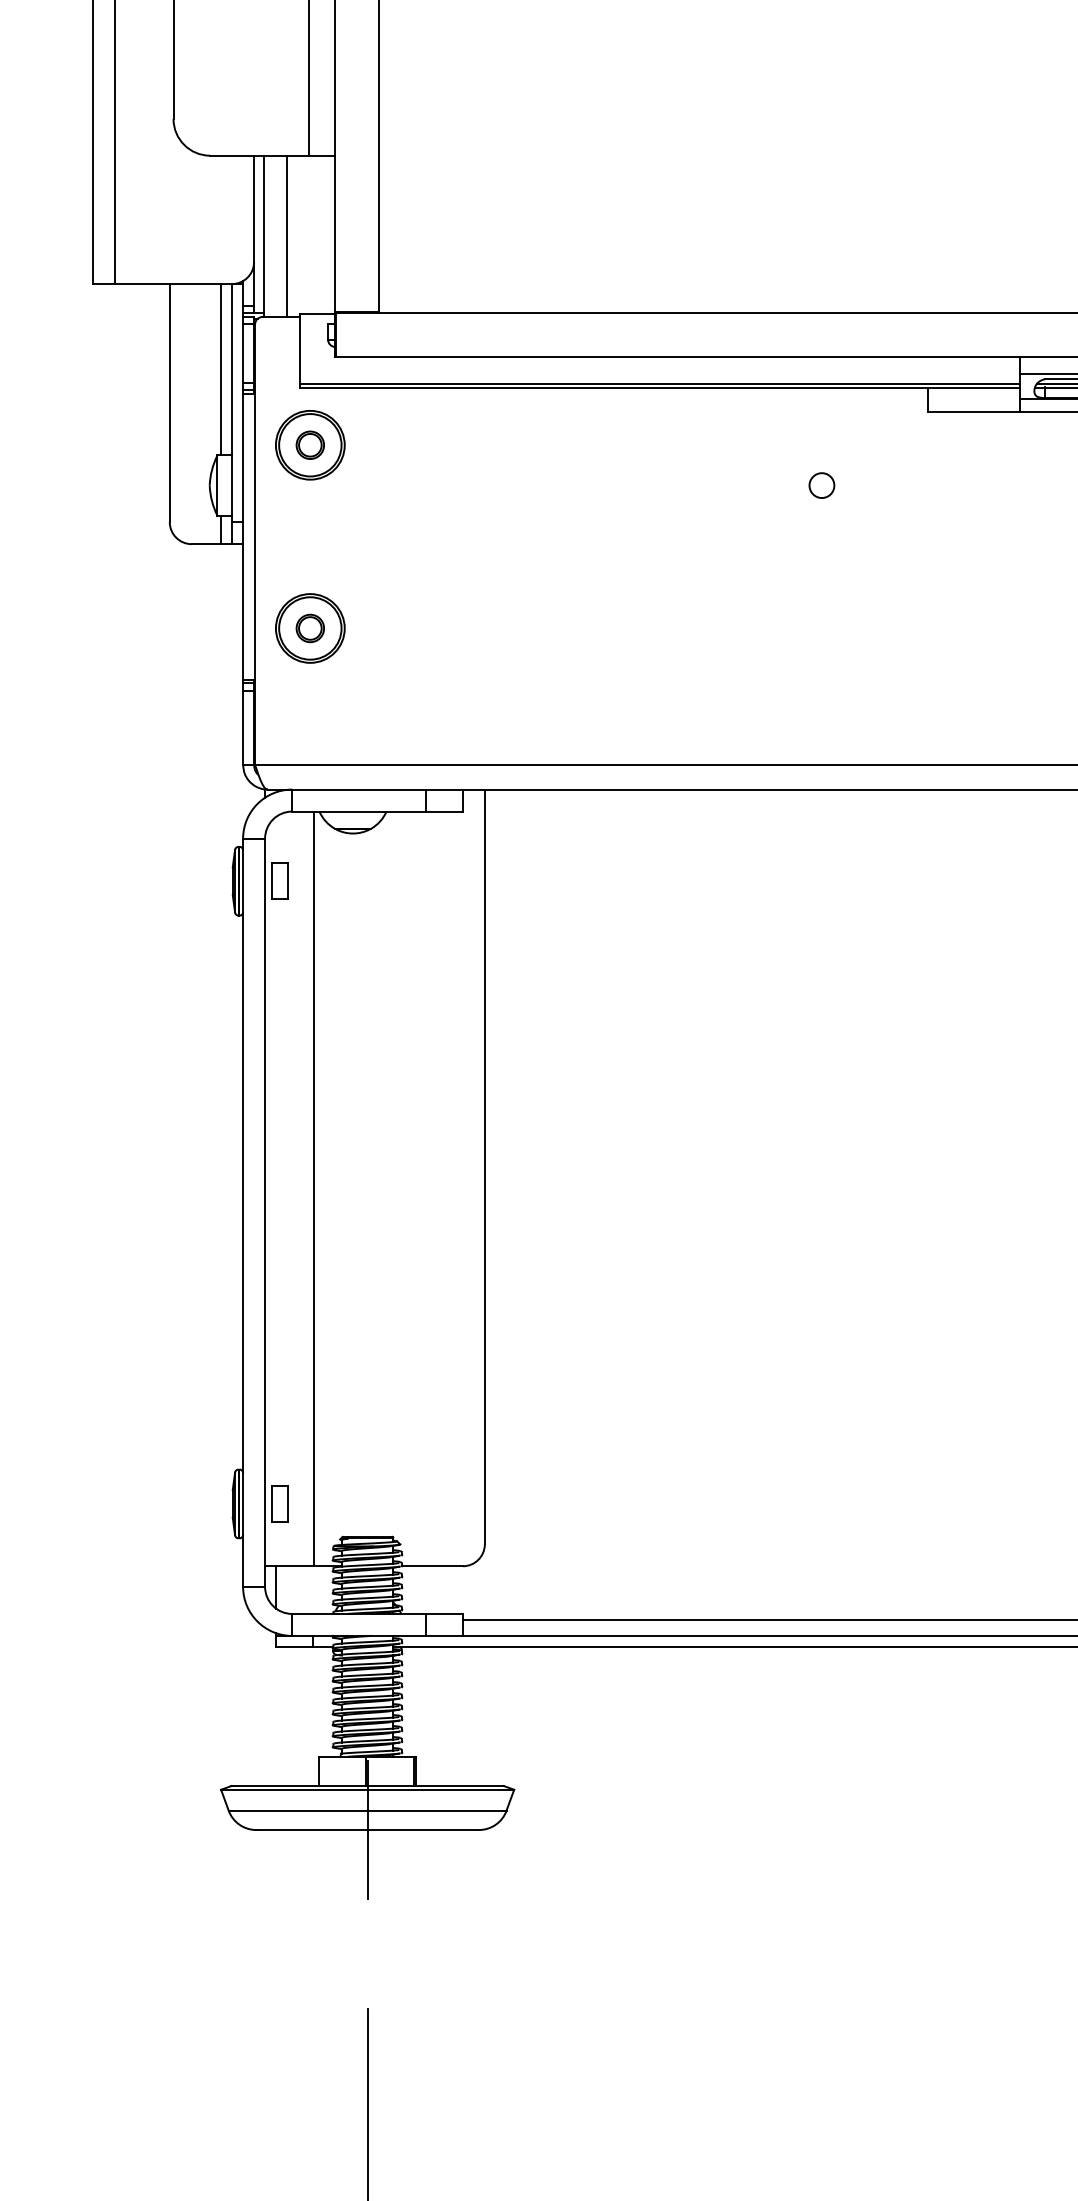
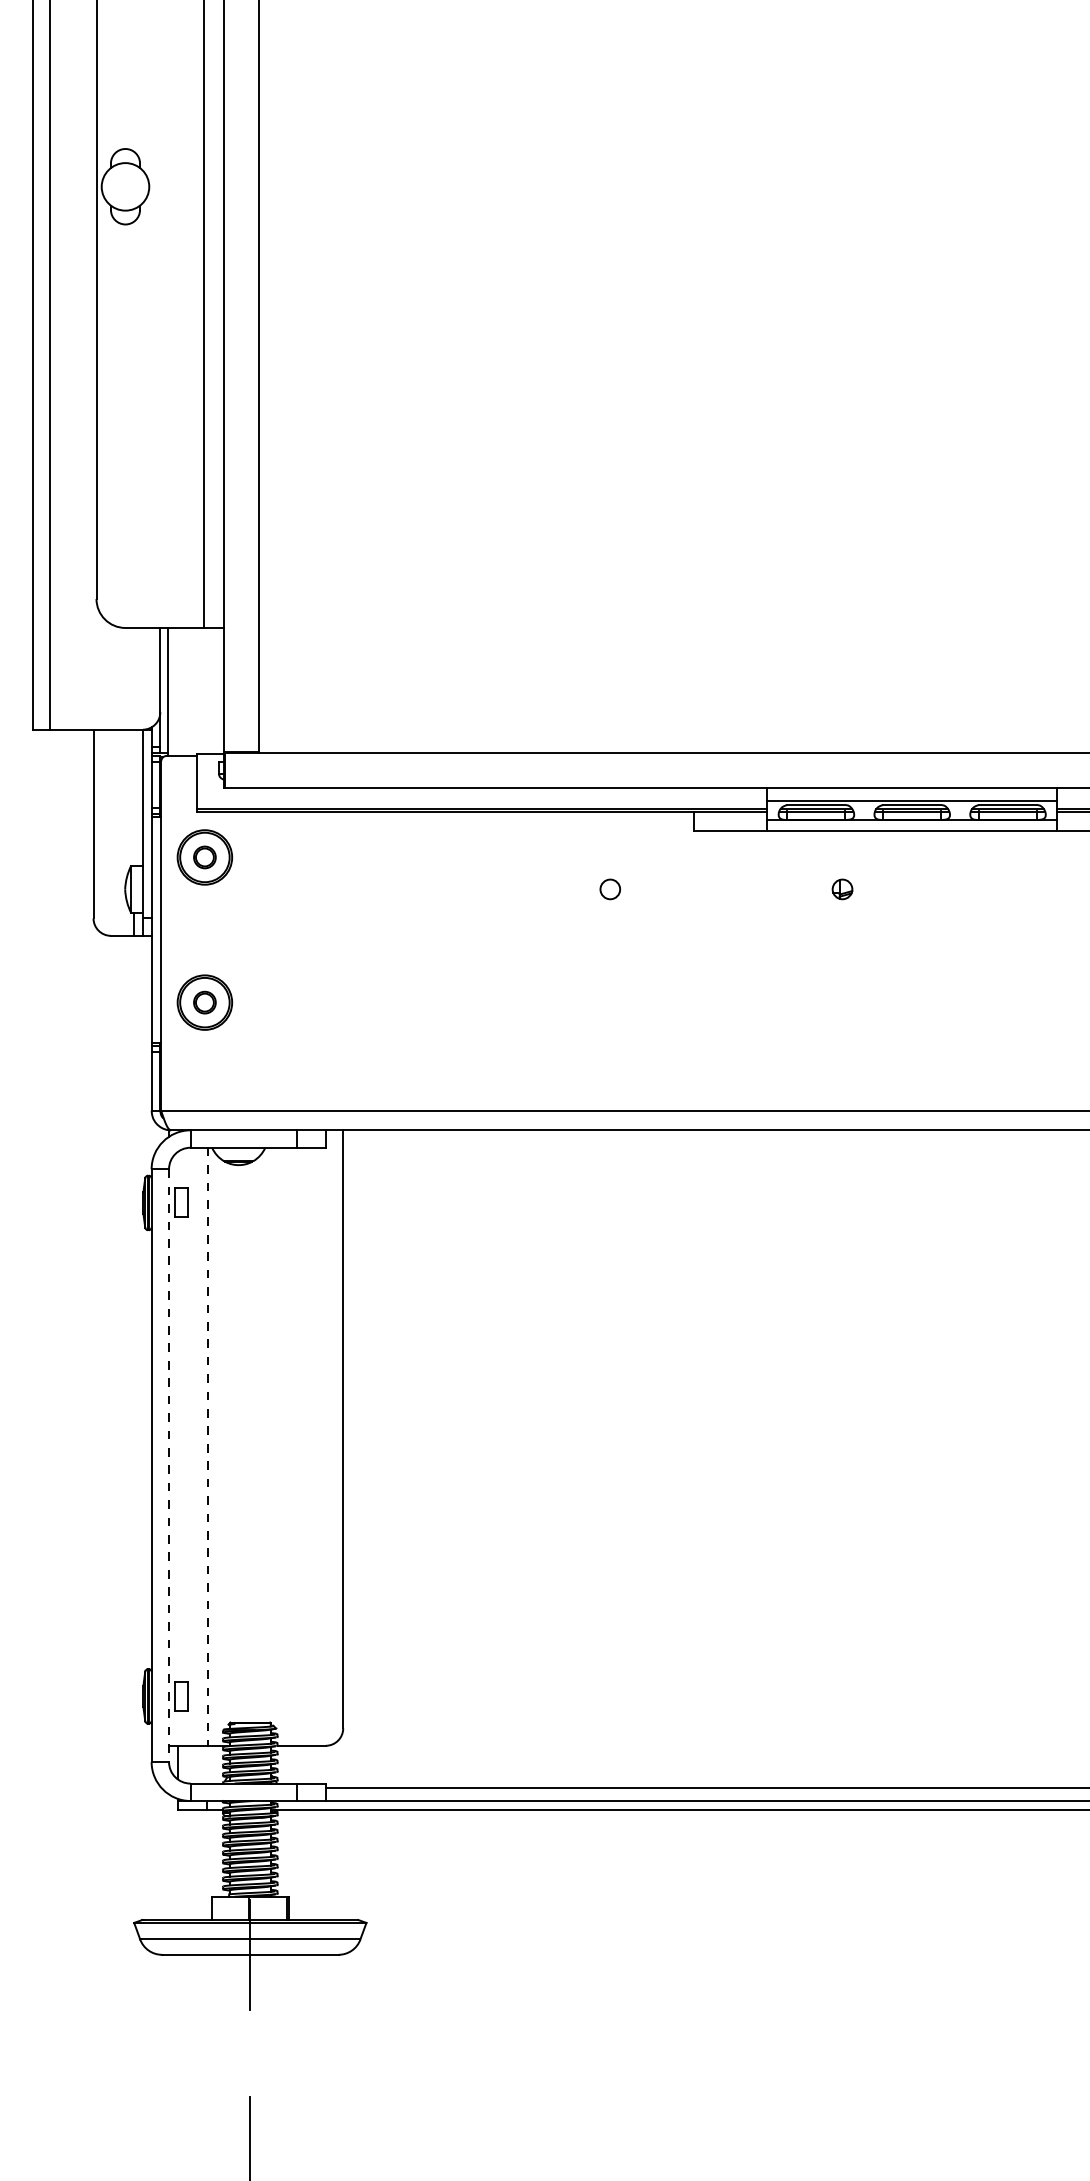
line: (287, 235) -> (186, 691), removed
line: (221, 369) -> (134, 797), removed
line: (313, 1189) -> (207, 1447), solid -> dashed
line: (265, 1213) -> (169, 1466), solid -> dashed

